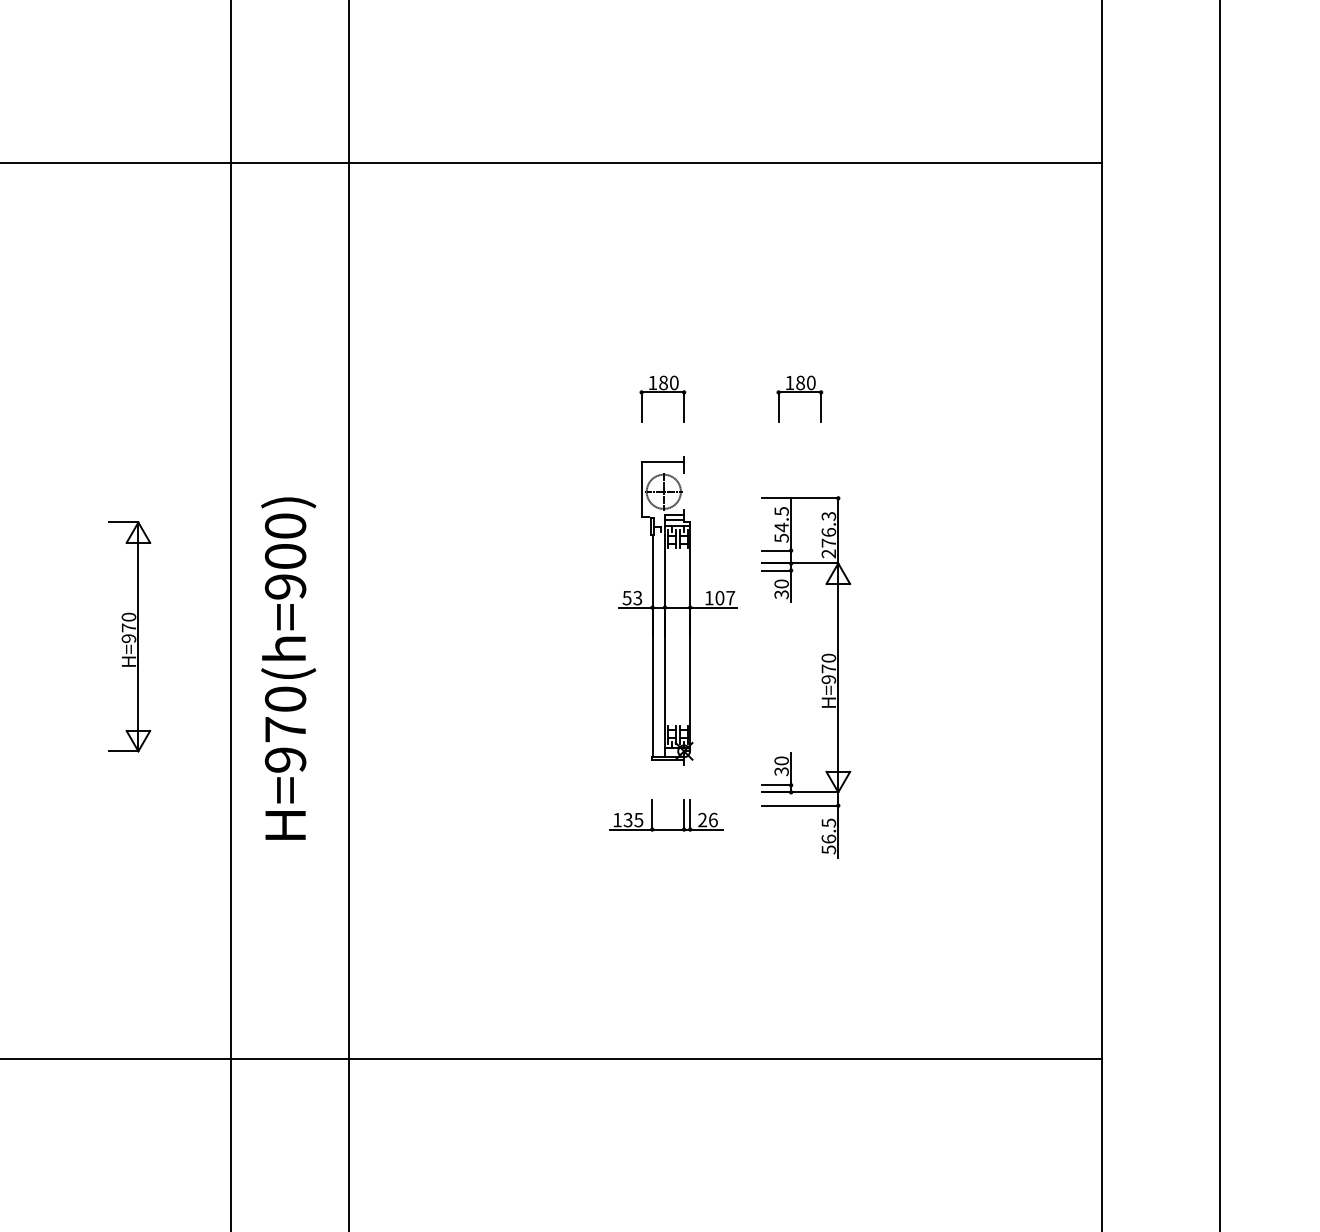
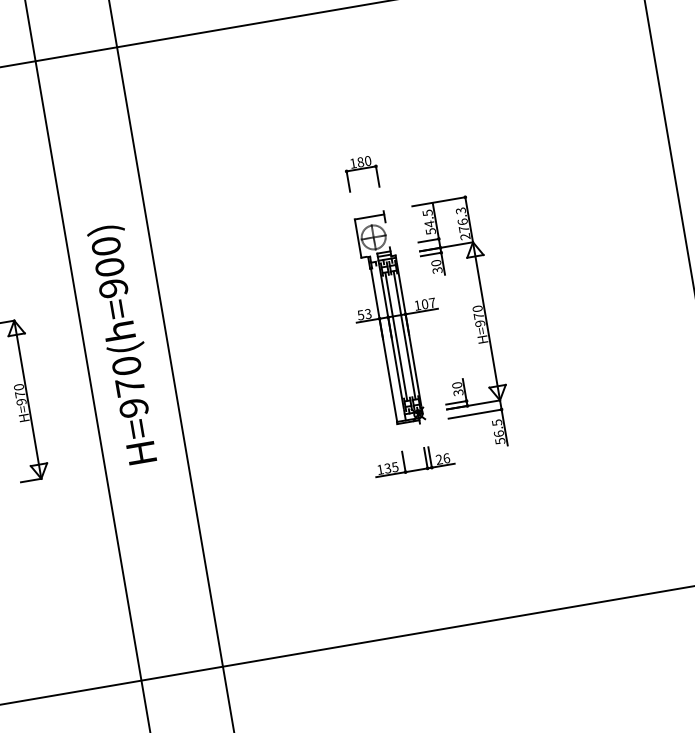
part: (799, 398) -> (456, 156), removed
line: (671, 636) -> (396, 336), added
line: (683, 636) -> (404, 335), added
text: (288, 668) -> (125, 344), moved
part: (821, 679) -> (475, 324), moved

